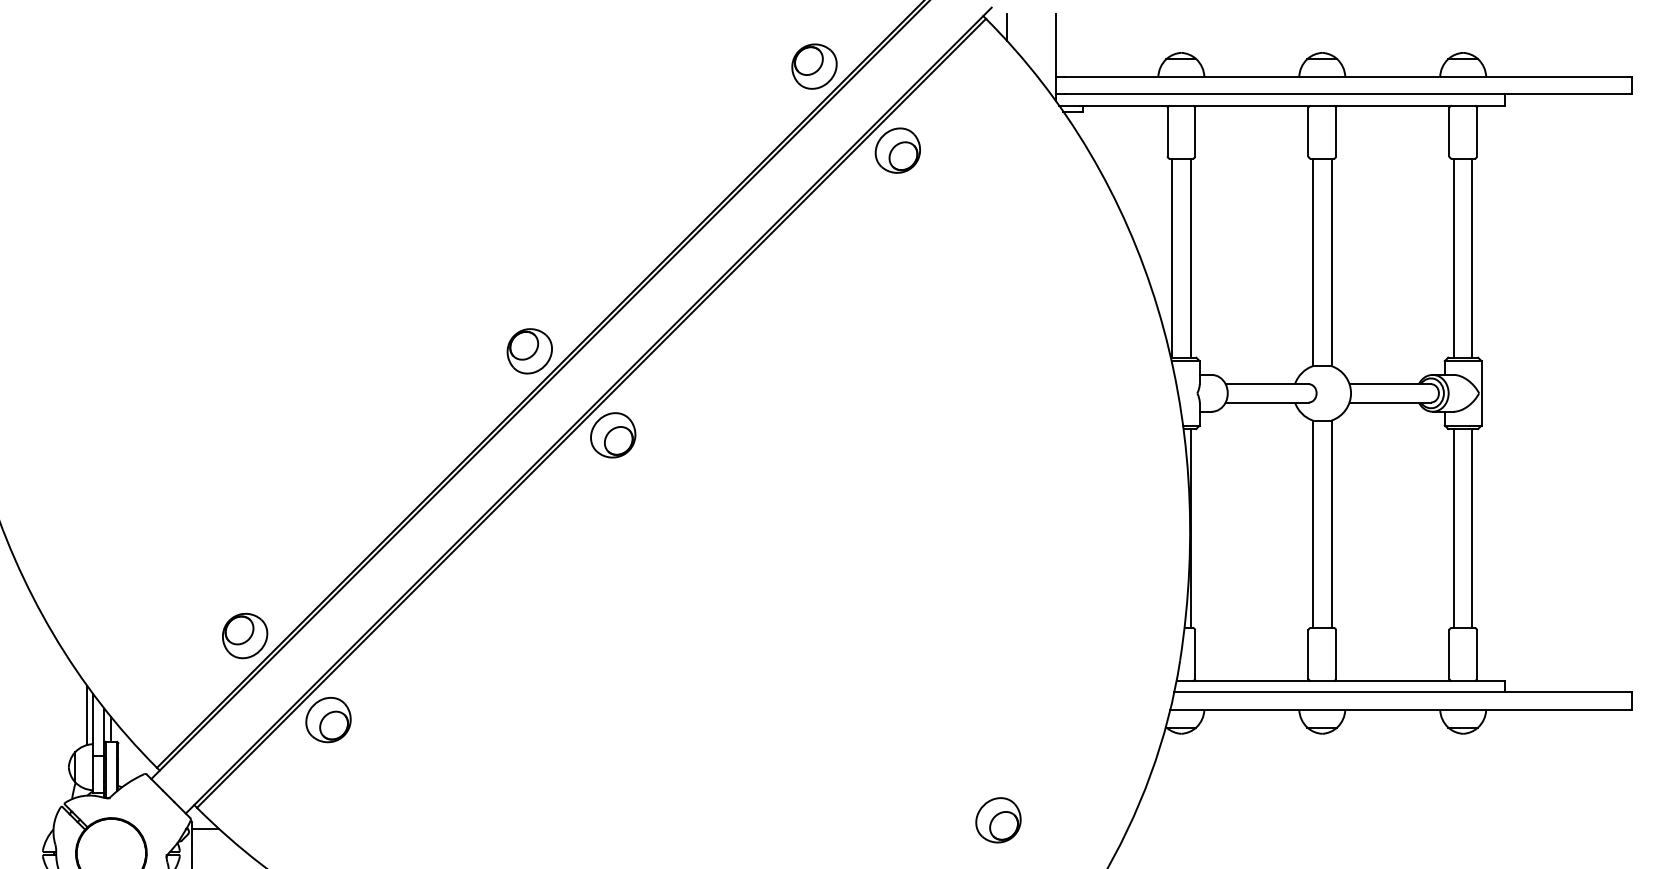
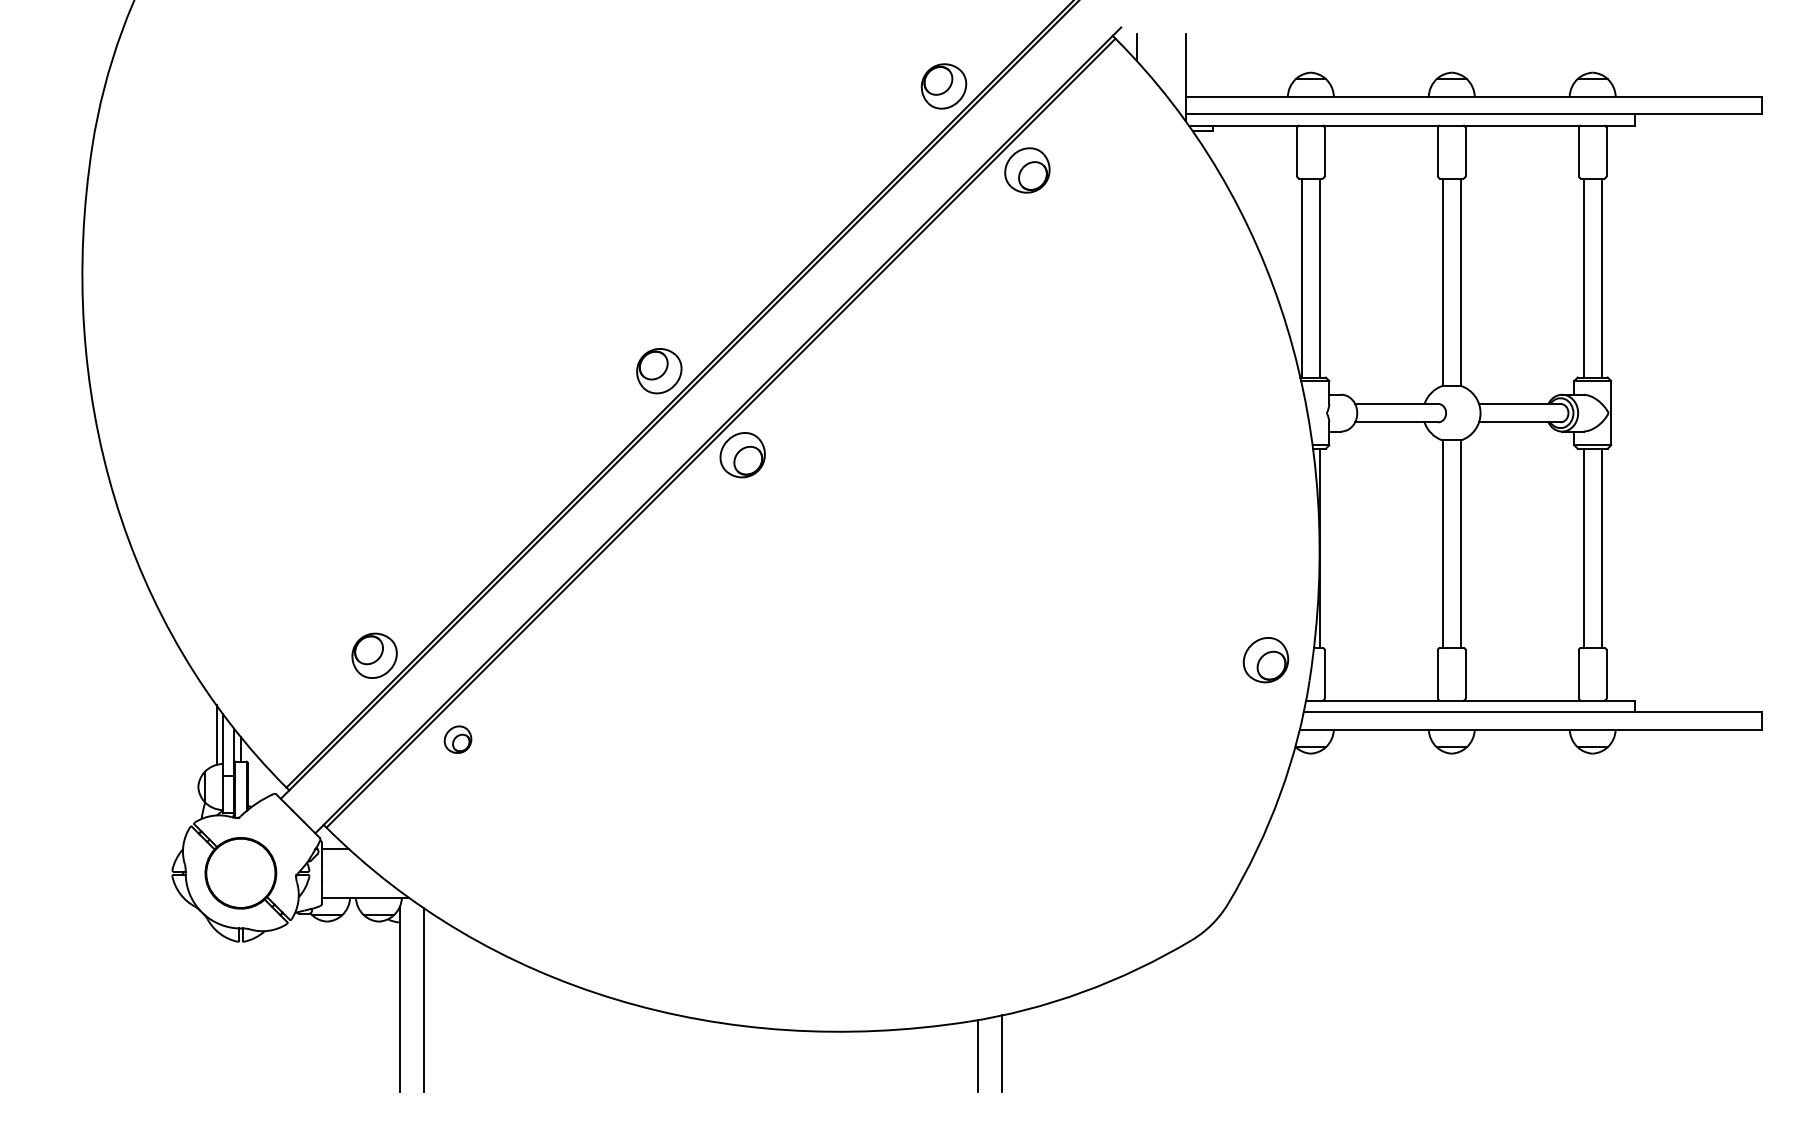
part: (327, 719) -> (457, 739), size x0.6
part: (997, 820) -> (1265, 660), moved

